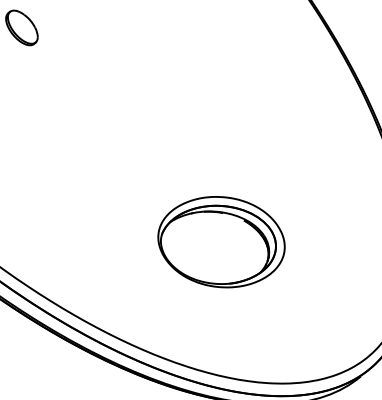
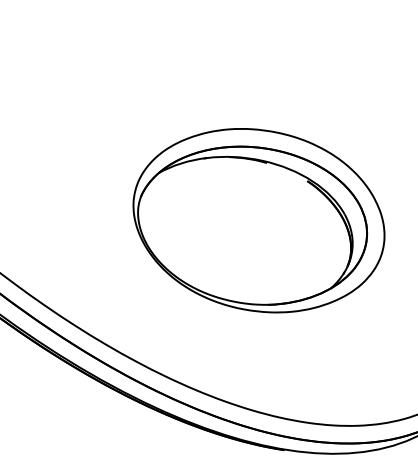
part: (221, 241) -> (258, 219), size x1.43

